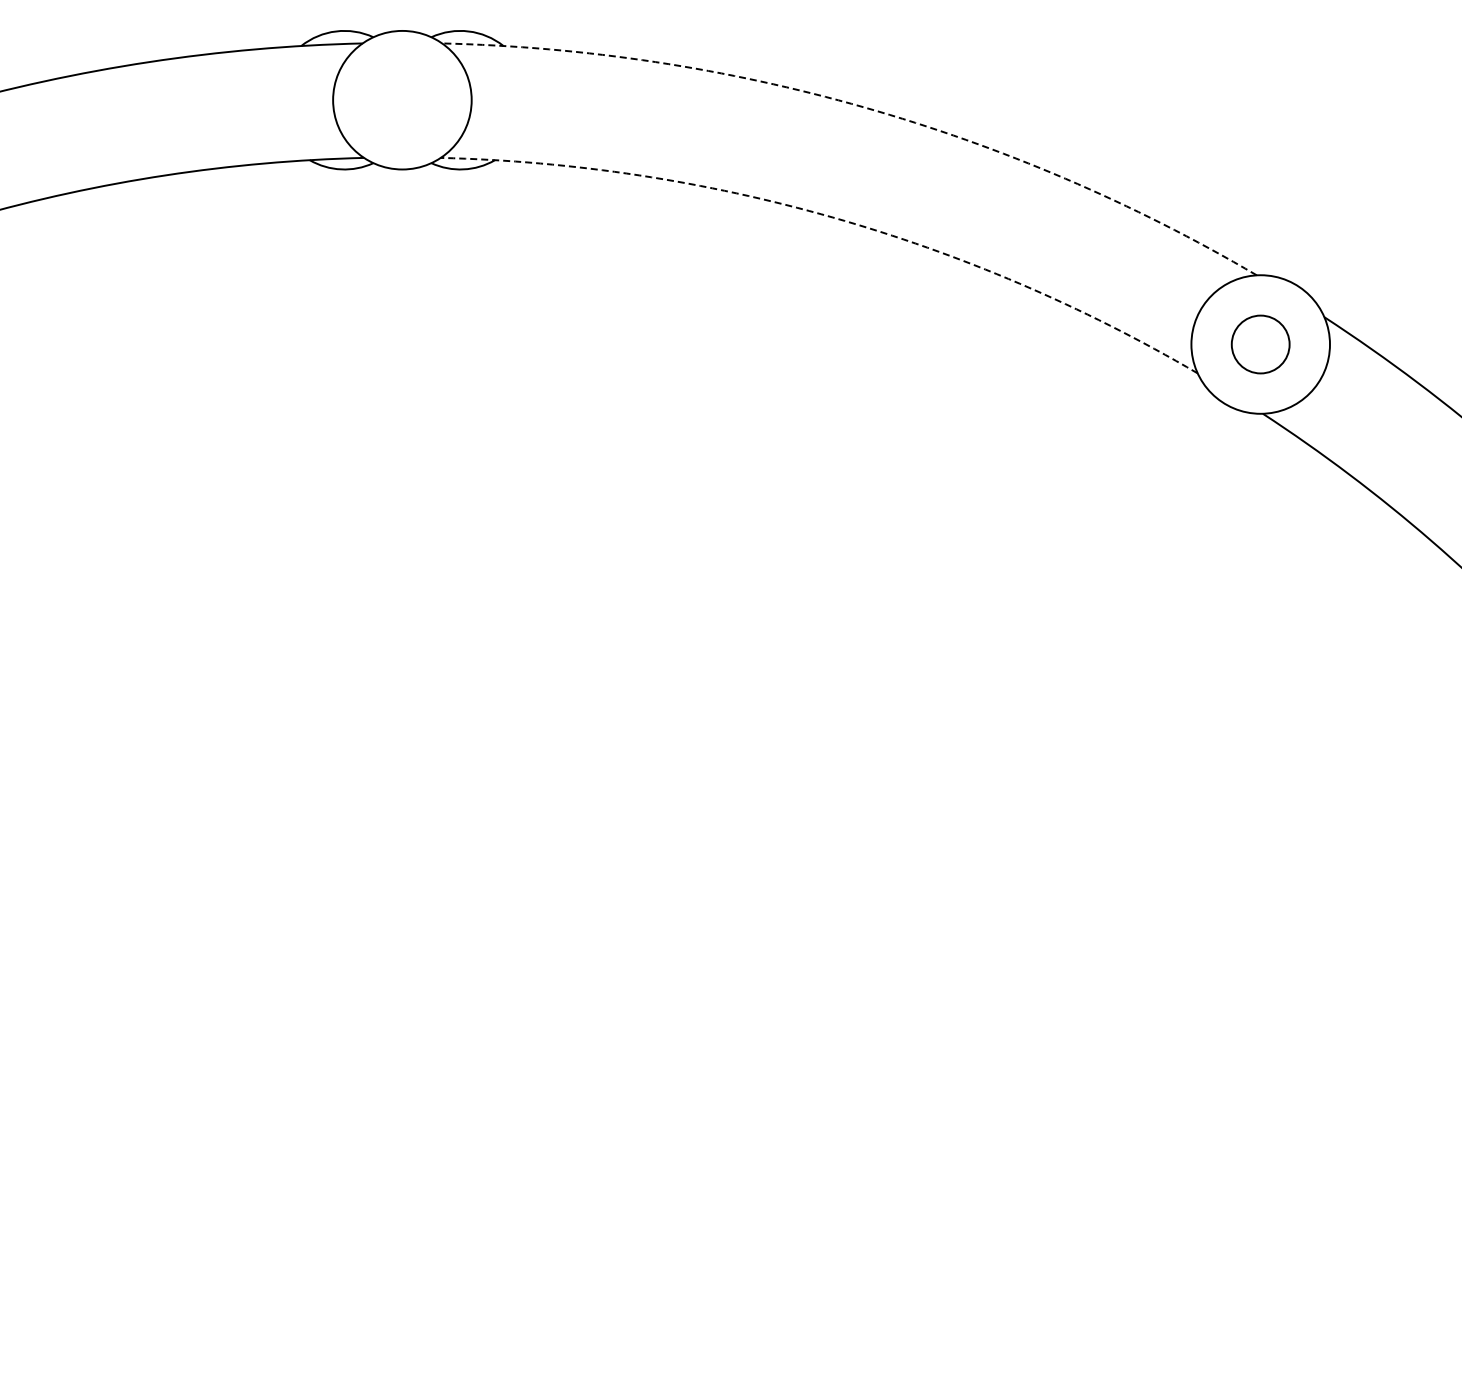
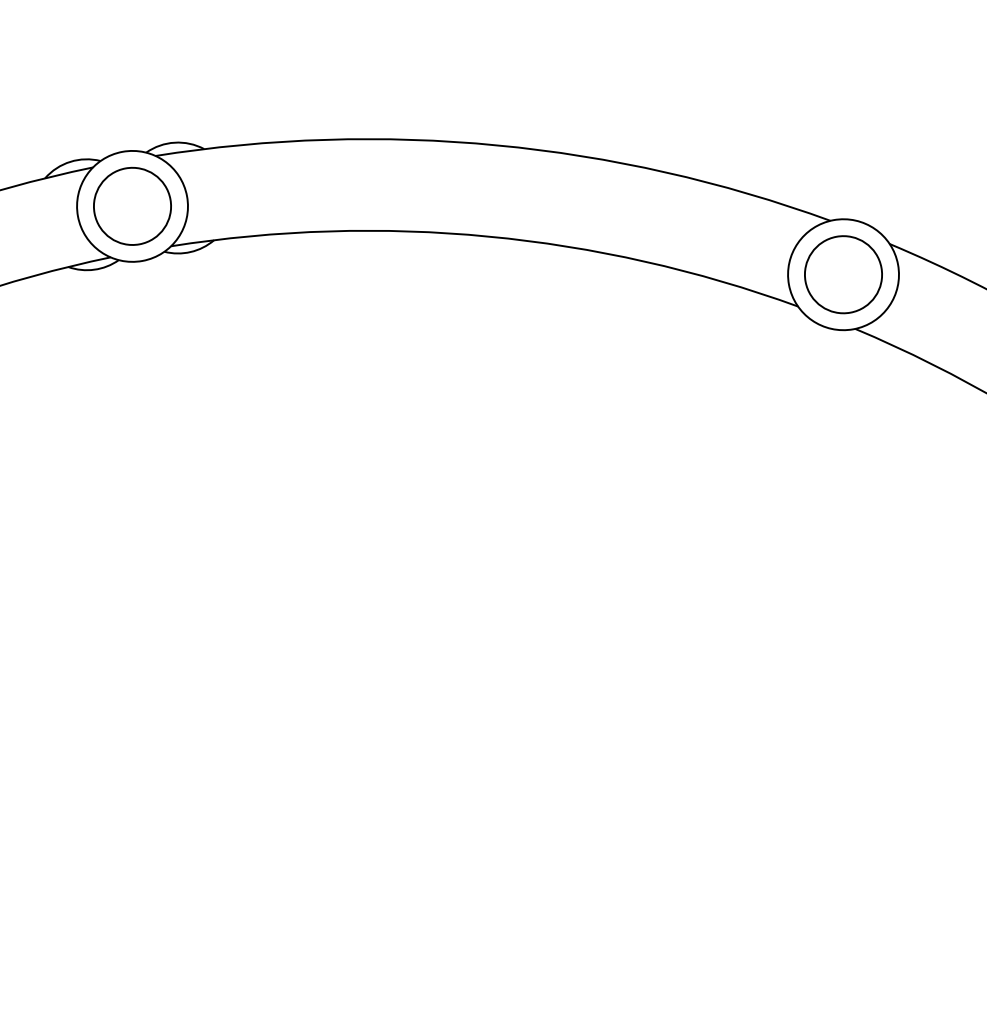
circle: (402, 100) -> (132, 206), added
arc: (864, 107) -> (497, 145), dashed -> solid
arc: (832, 217) -> (488, 236), dashed -> solid
circle: (1260, 344) -> (843, 274), size x1.67

